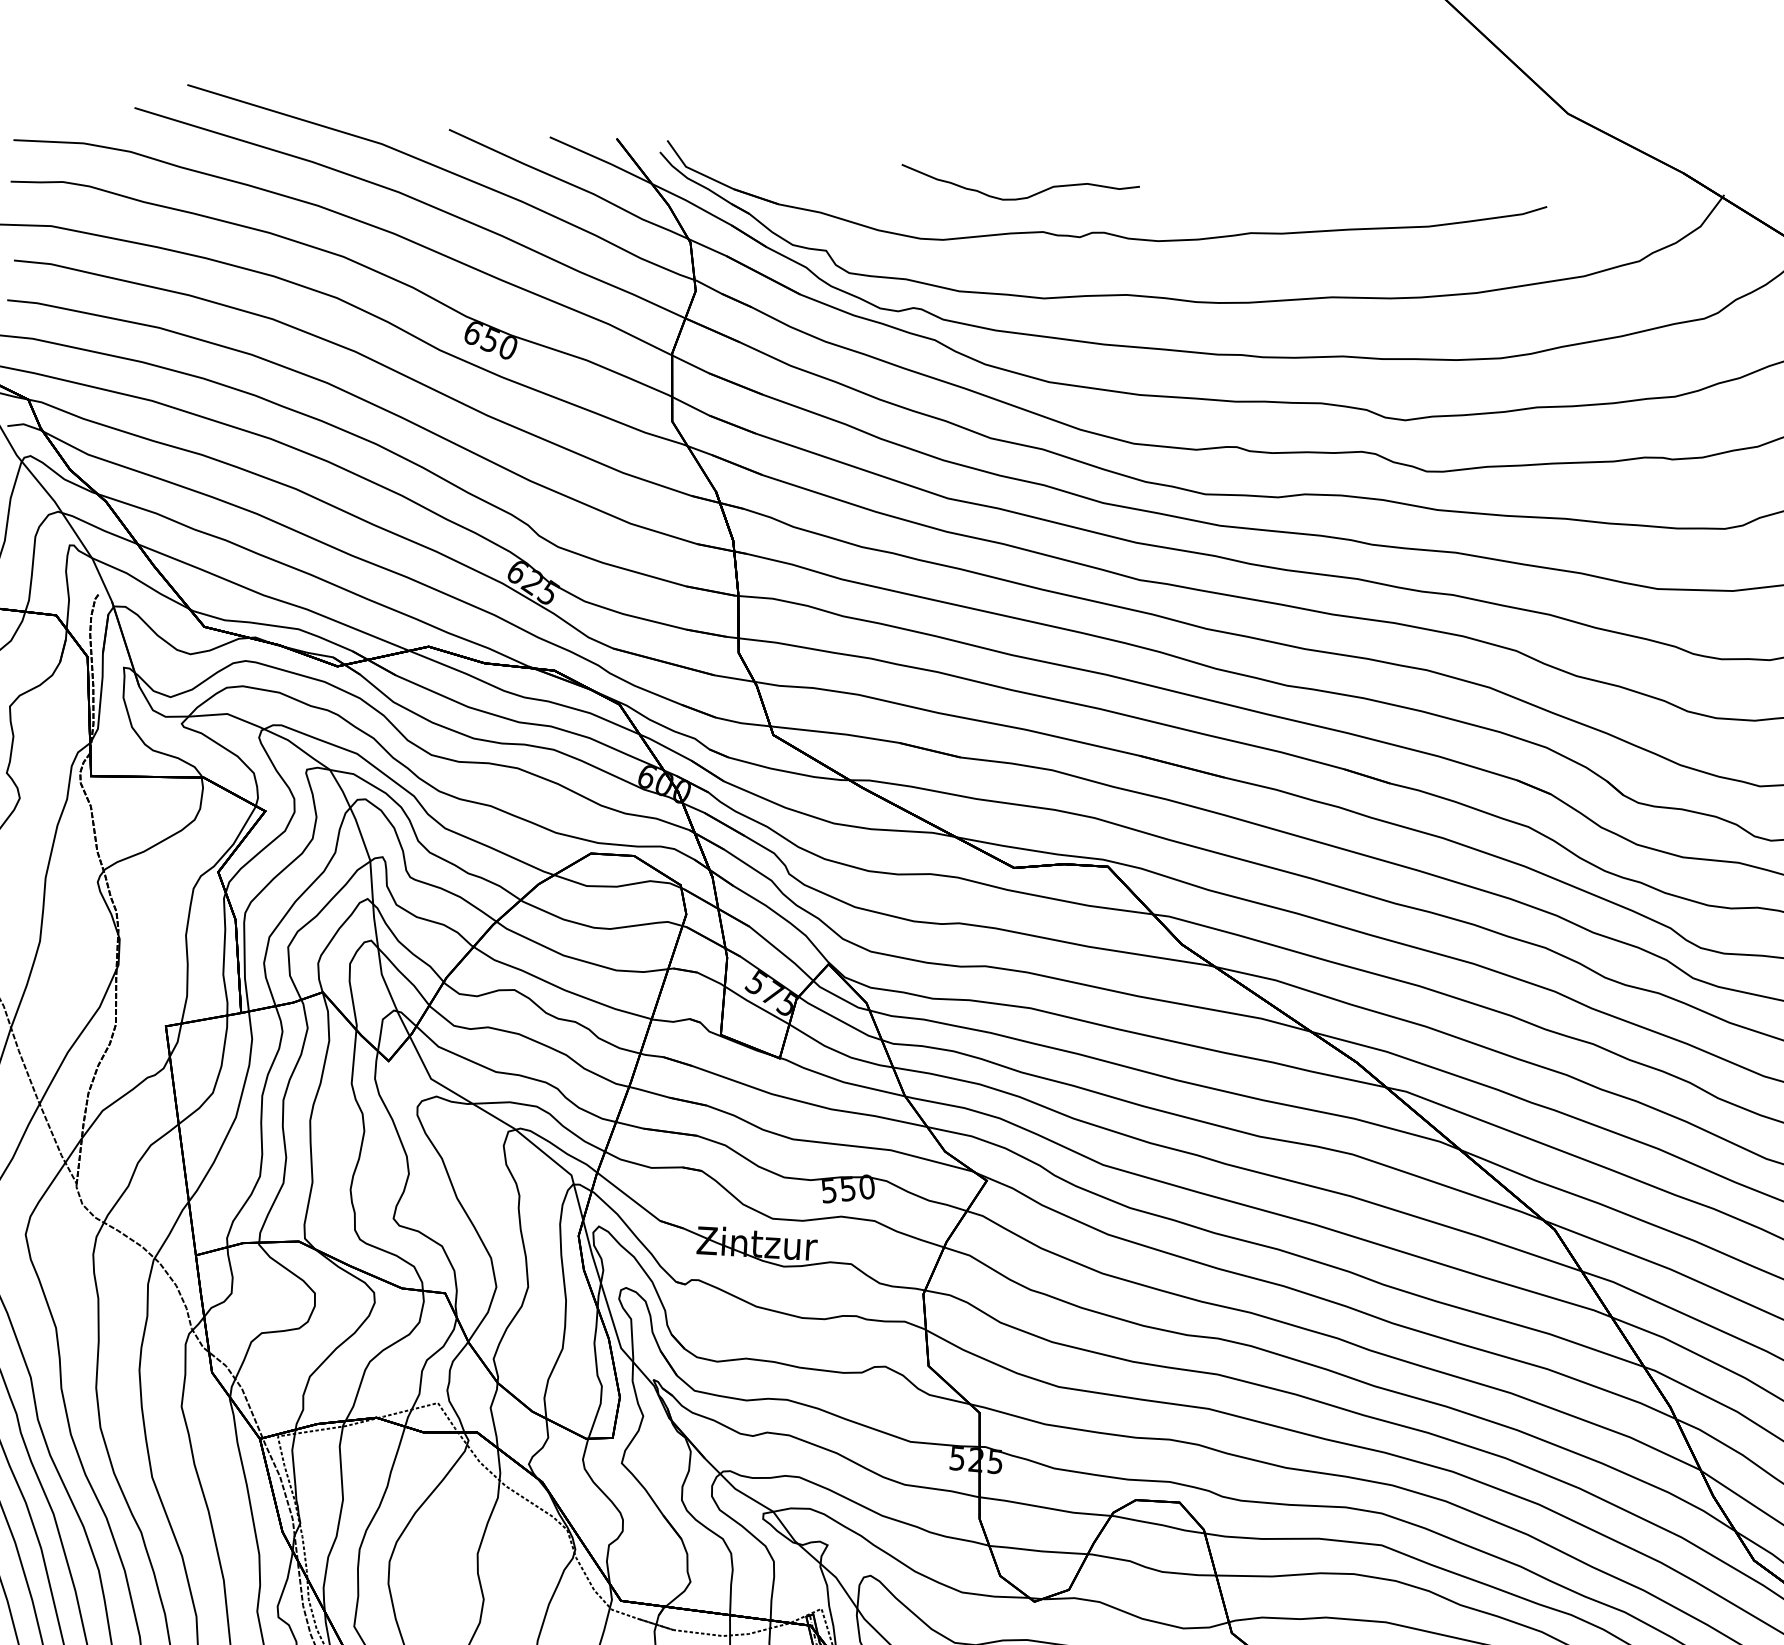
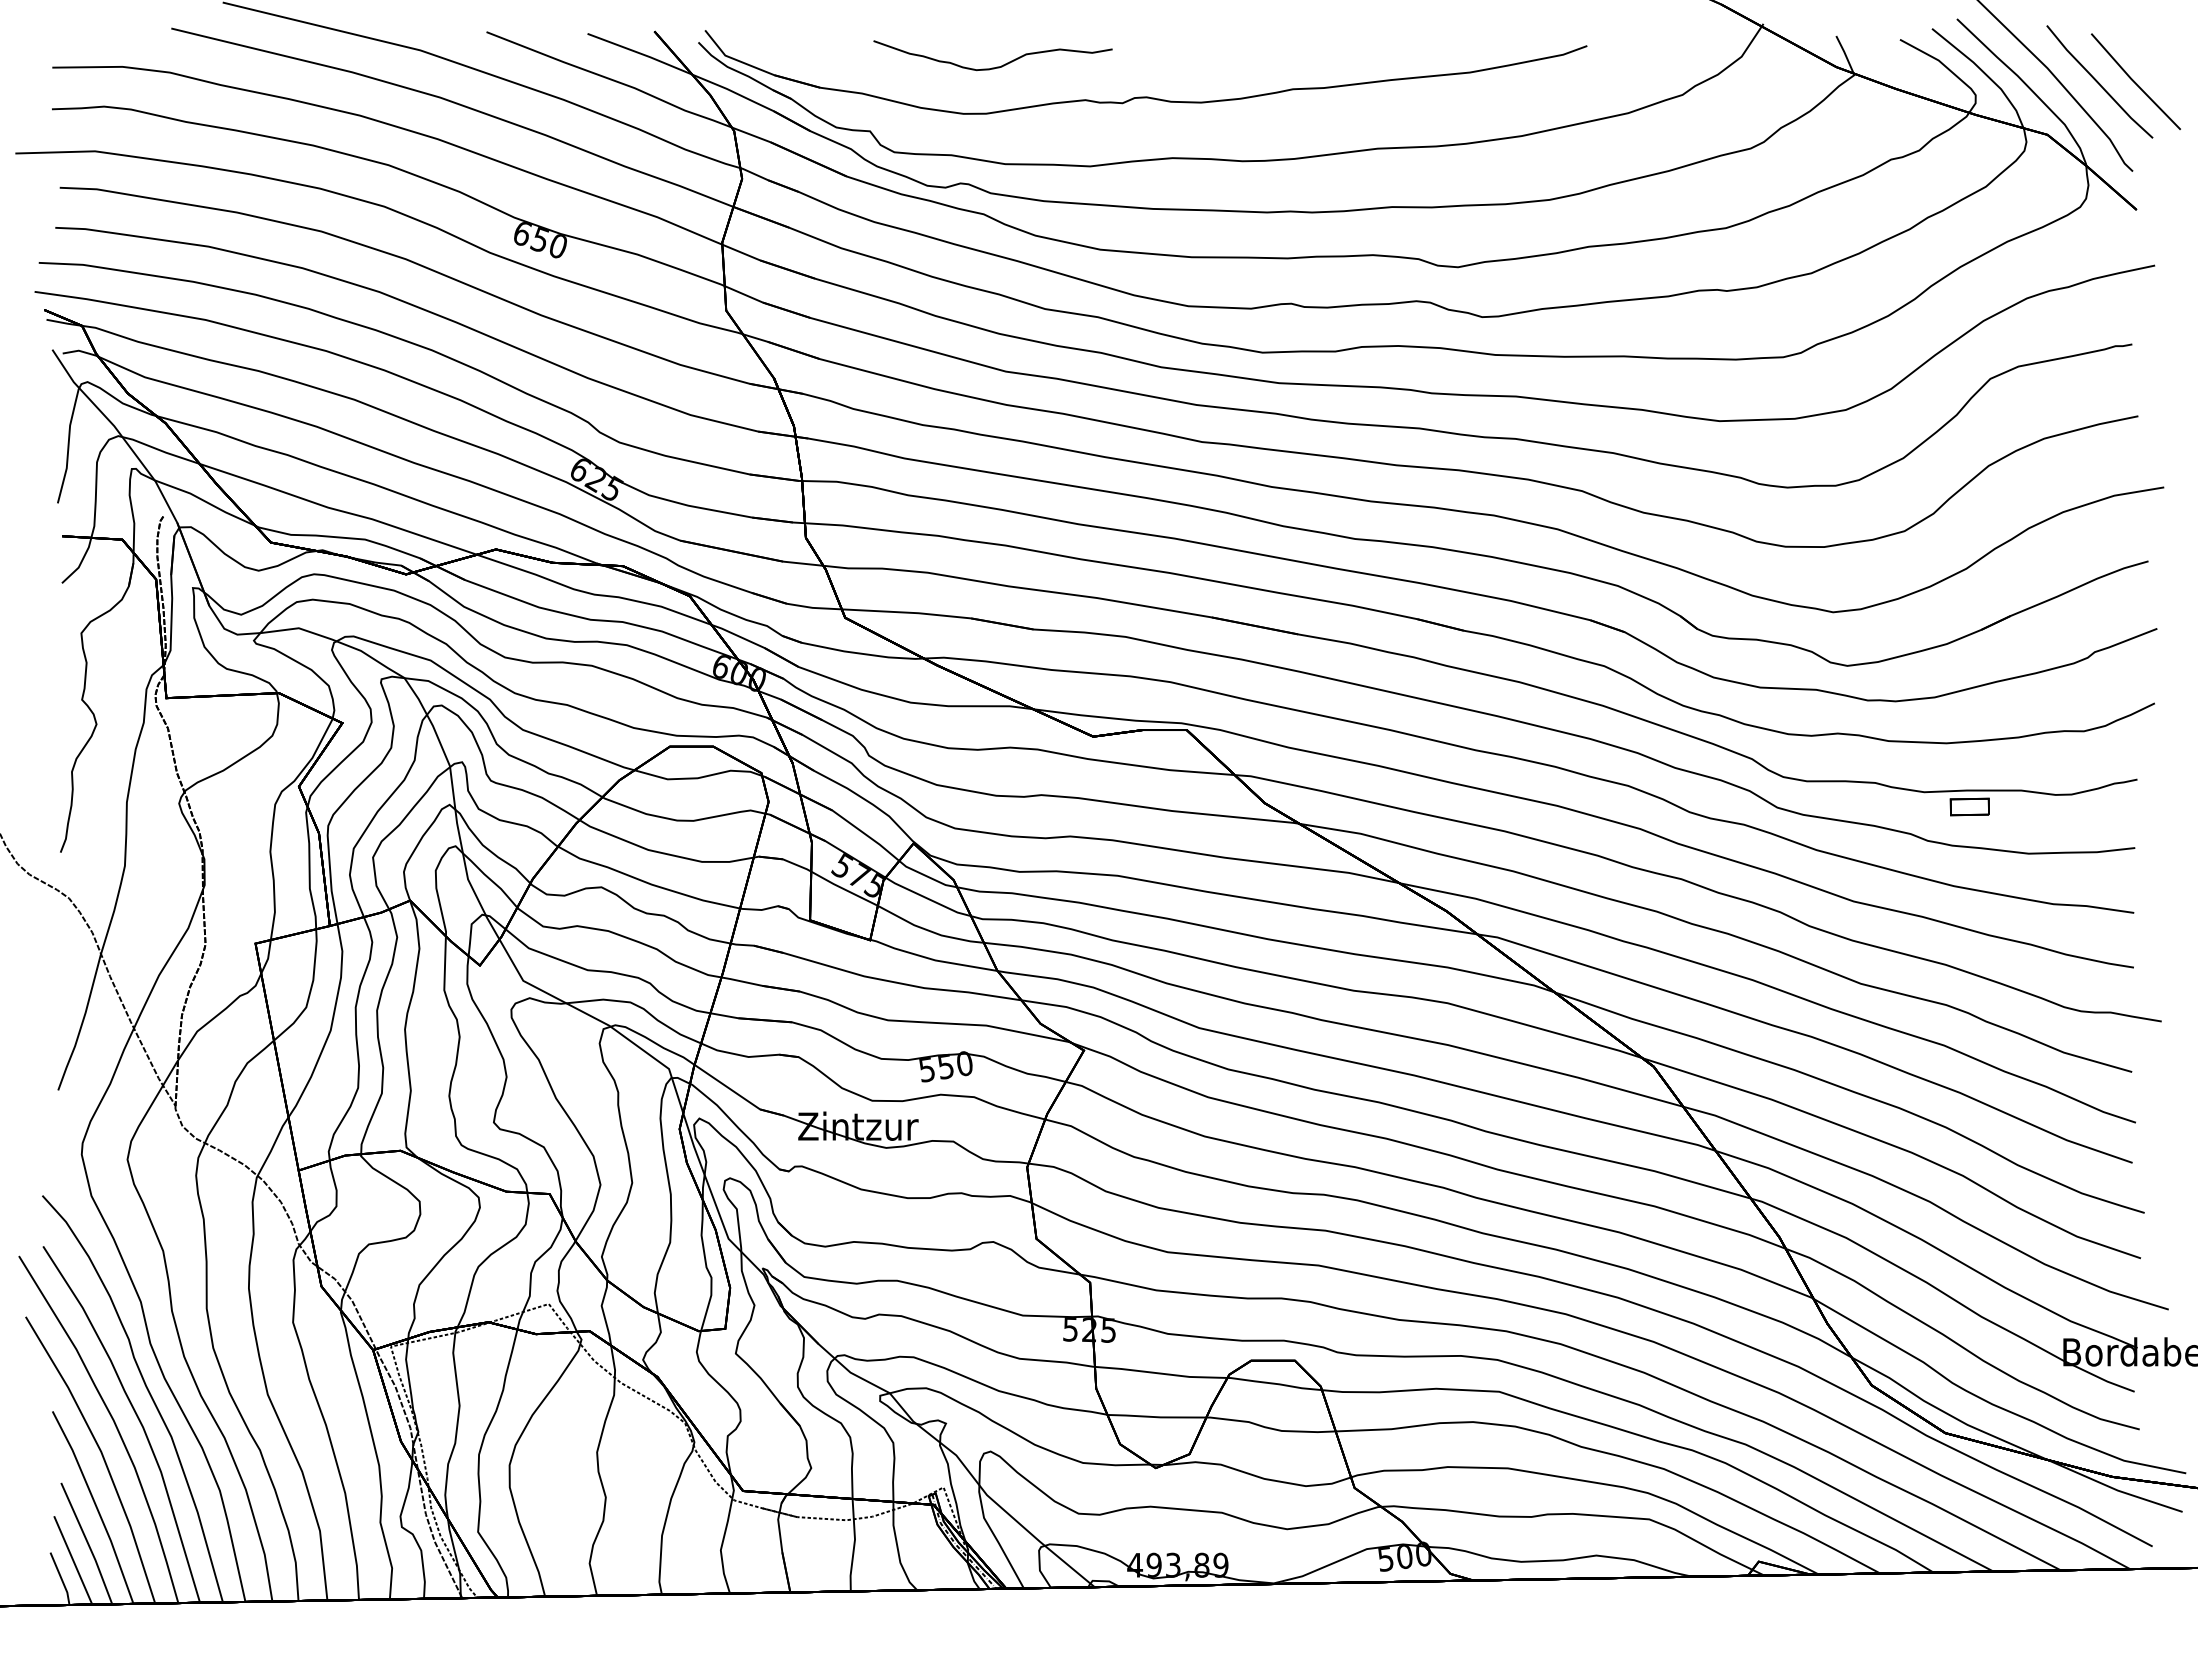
curve: (1023, 197) -> (996, 66), moved

